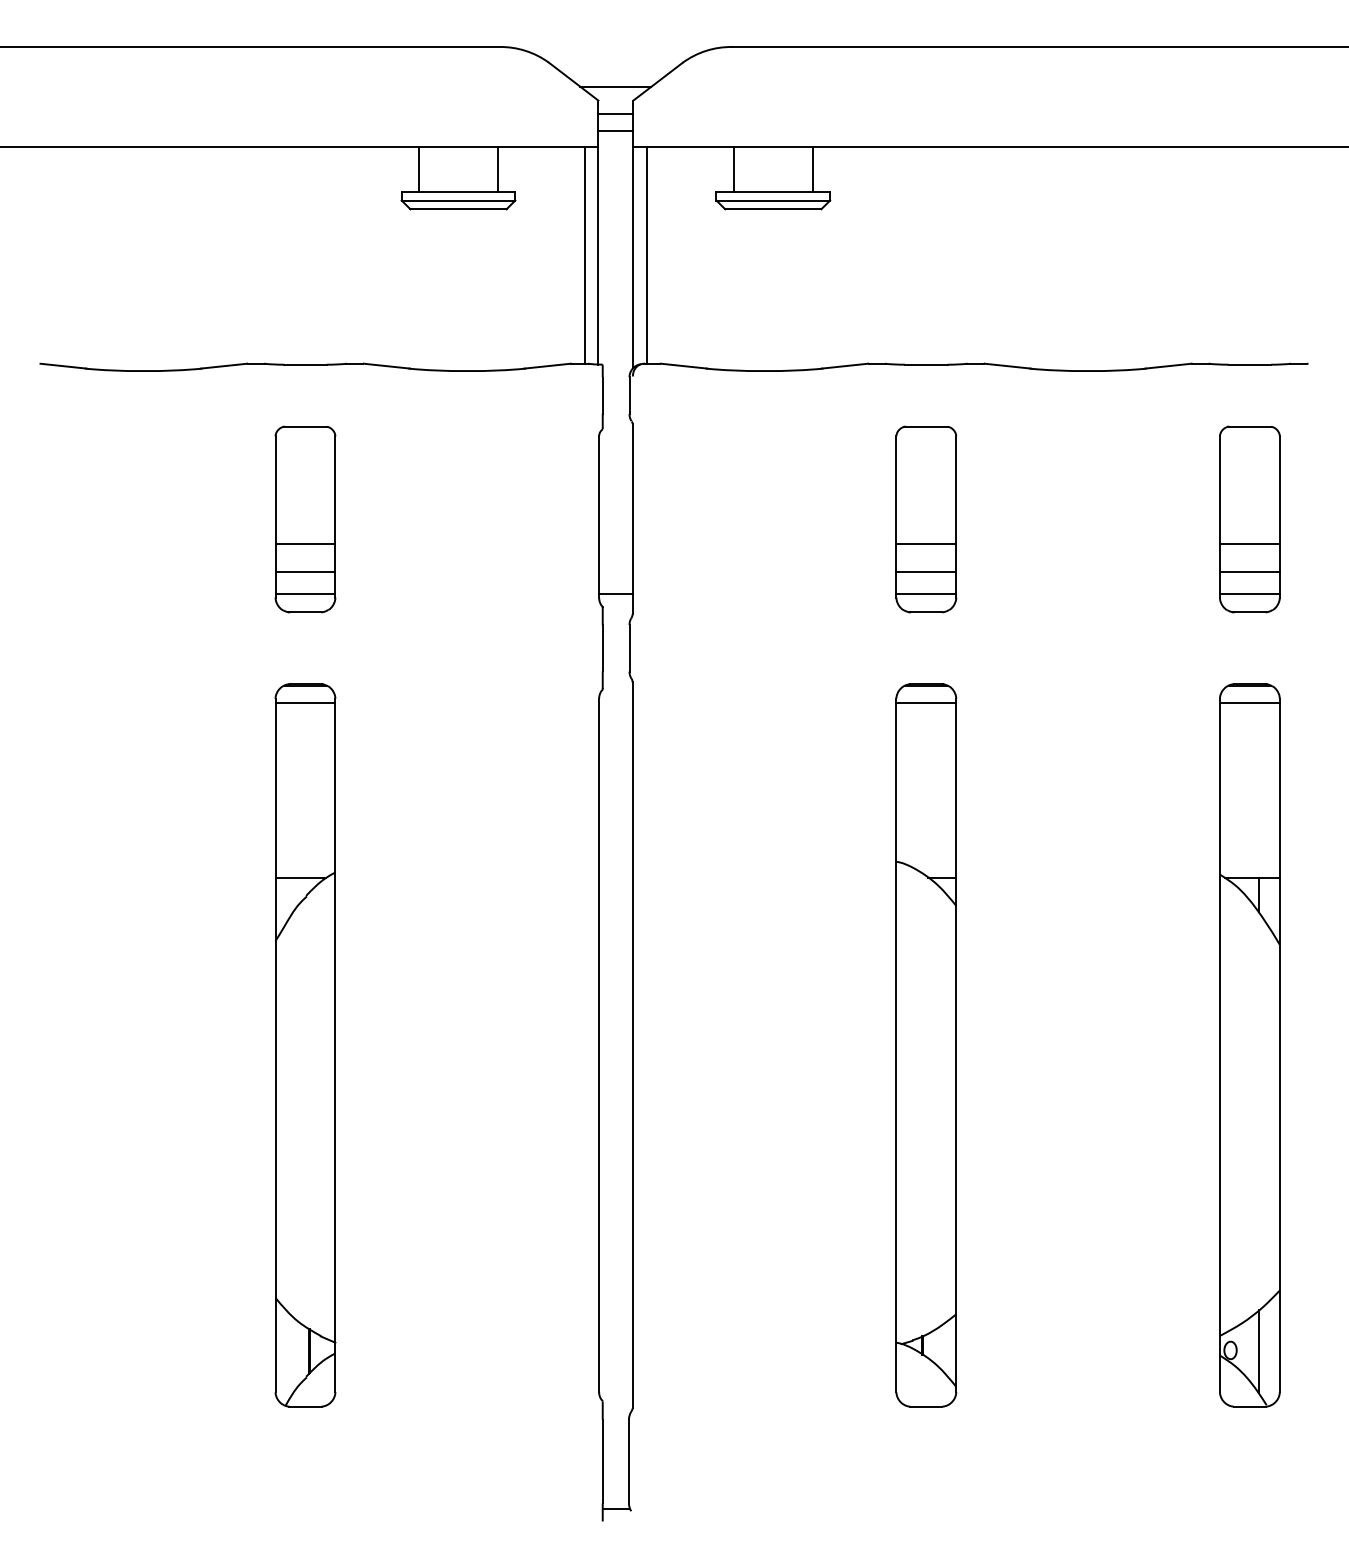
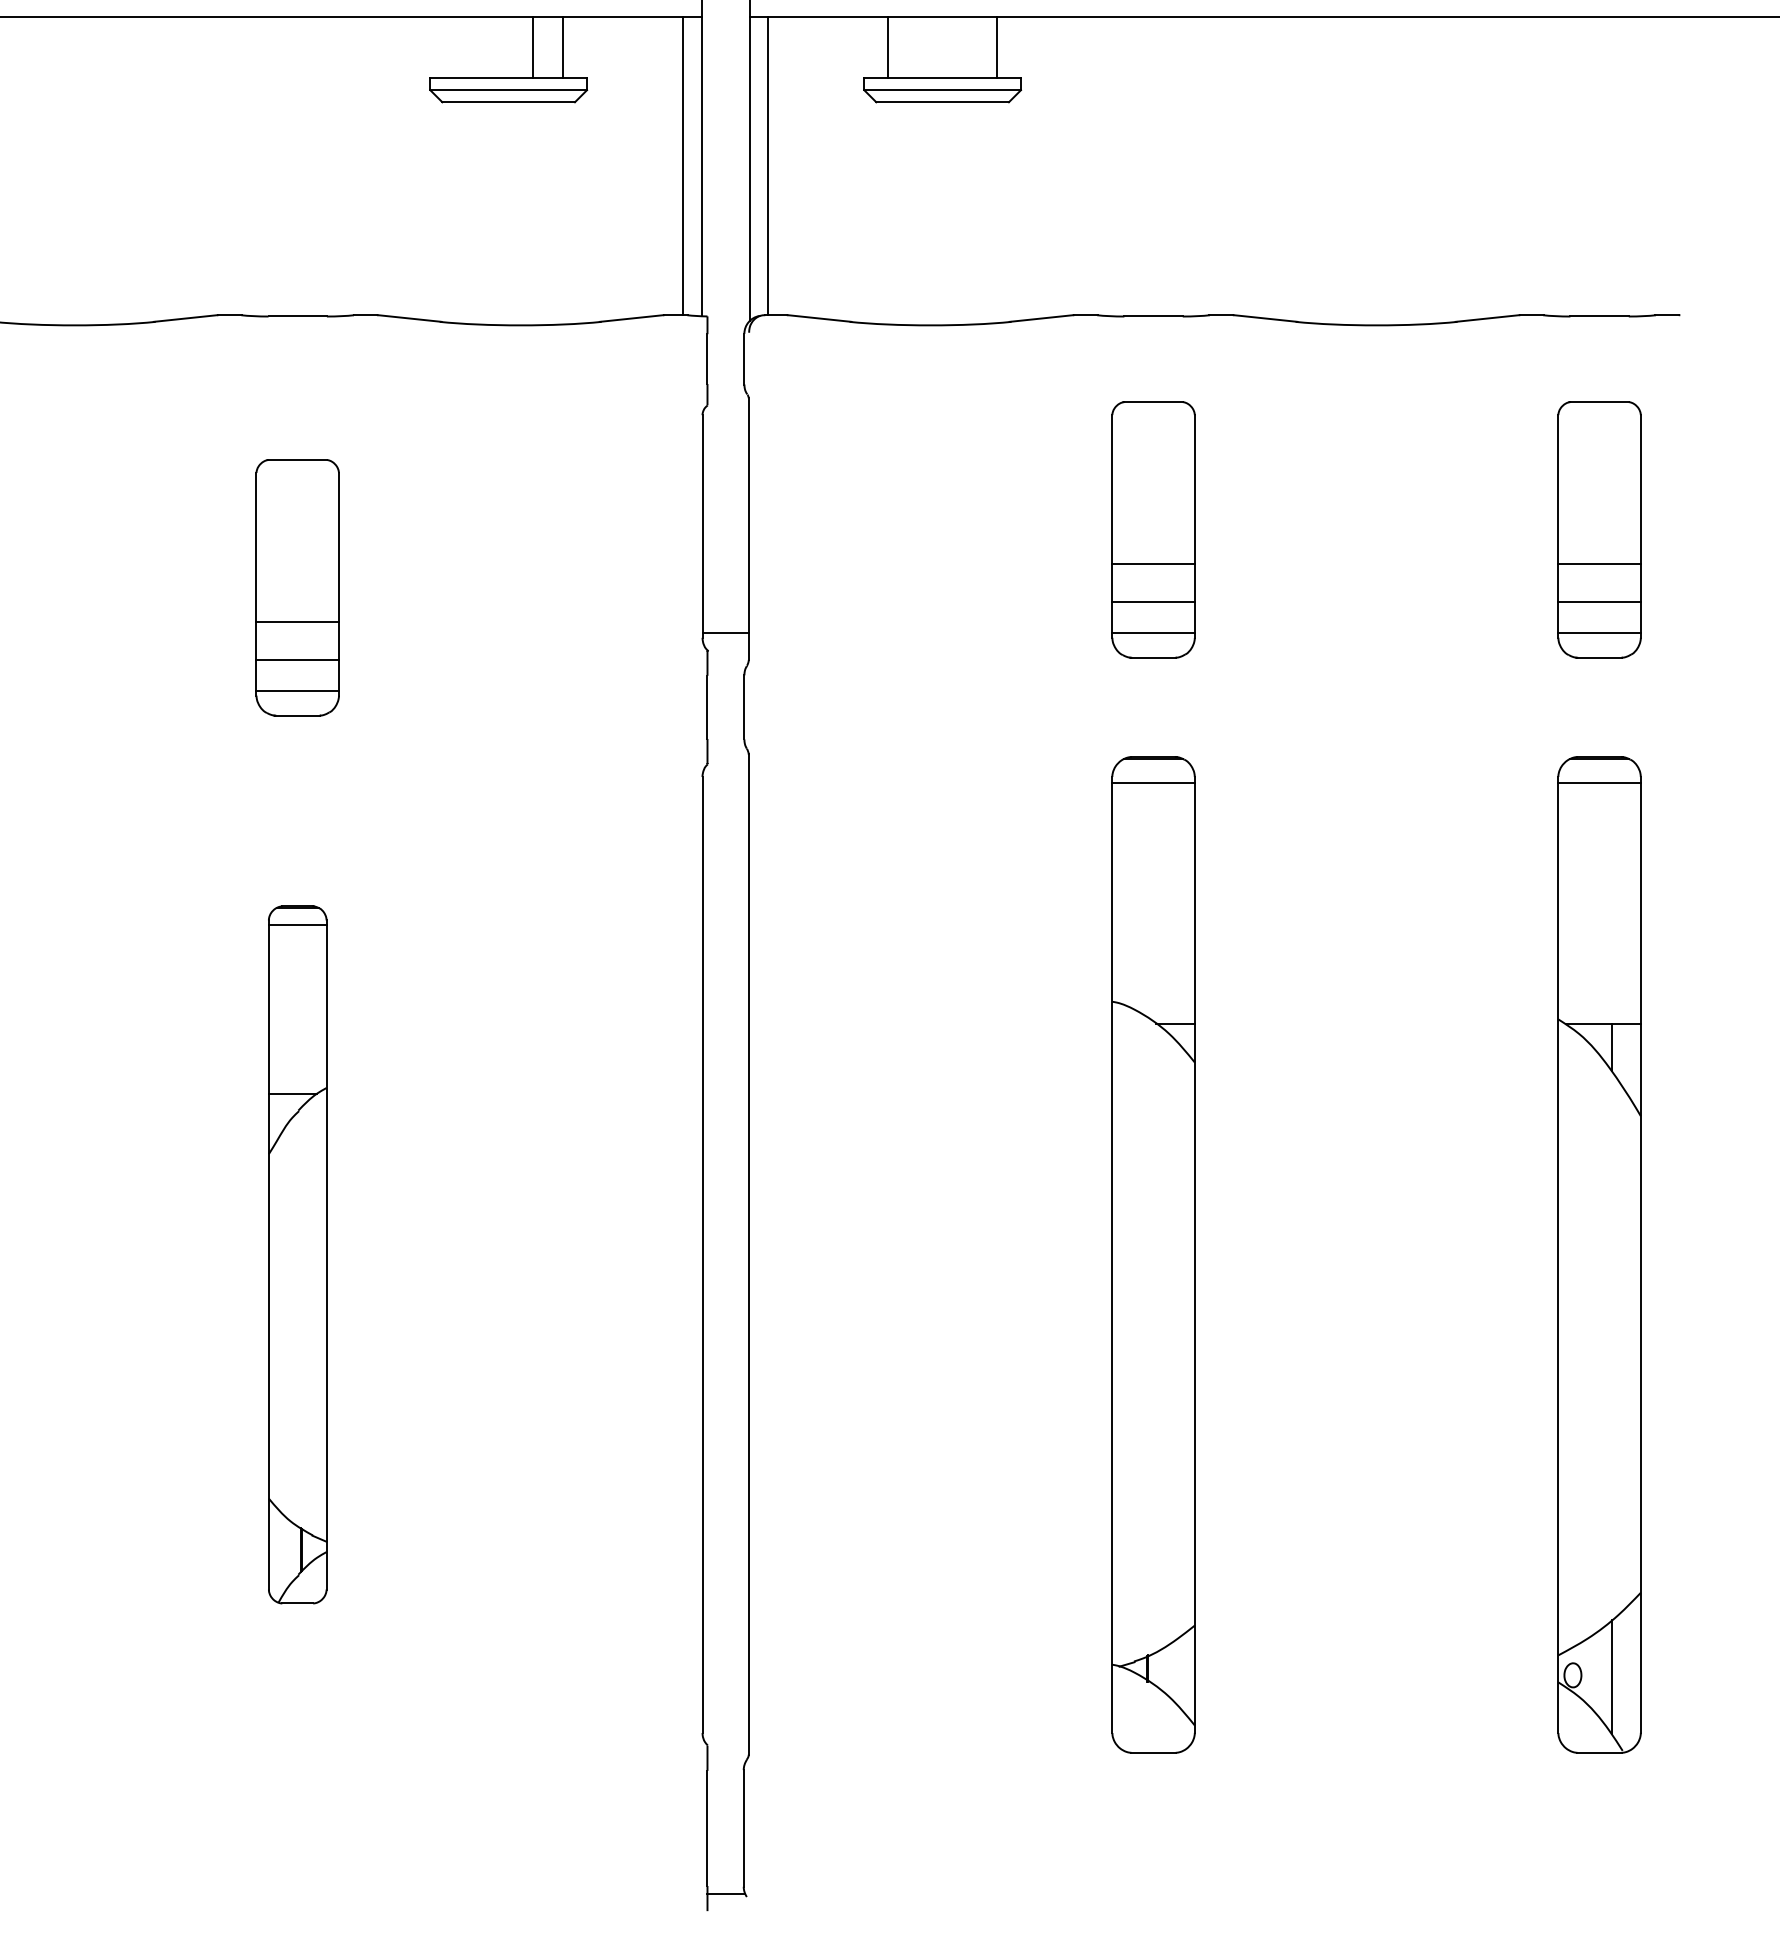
line: (419, 169) -> (533, 47), moved
part: (305, 519) -> (297, 587), moved
part: (305, 1045) -> (297, 1254), size x0.7

